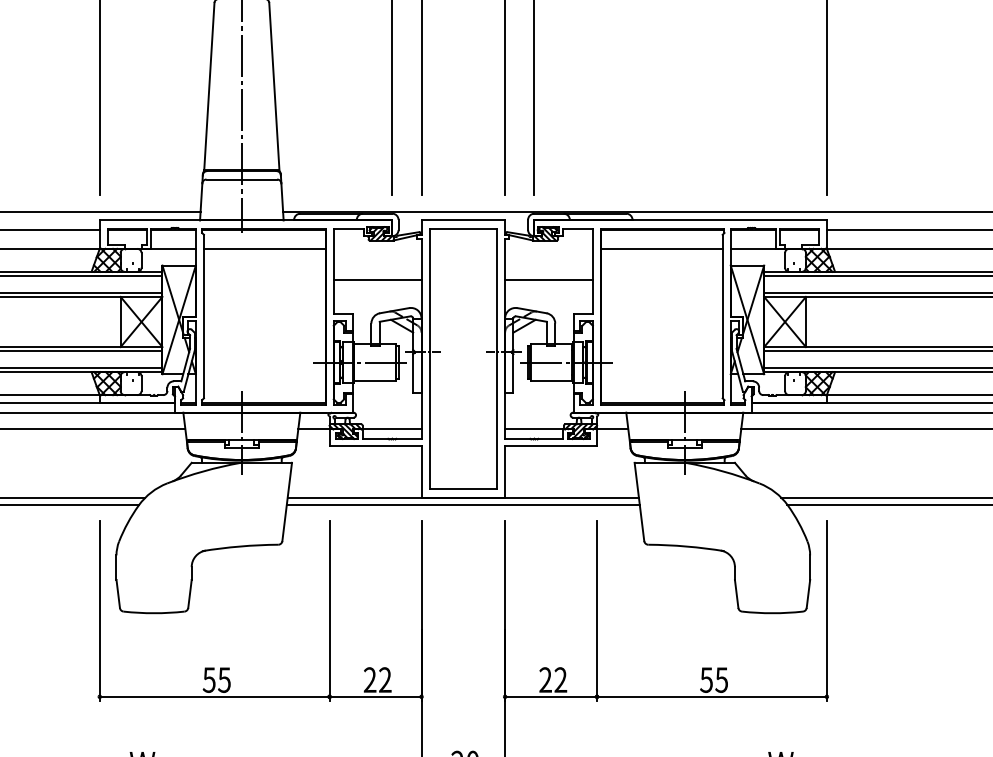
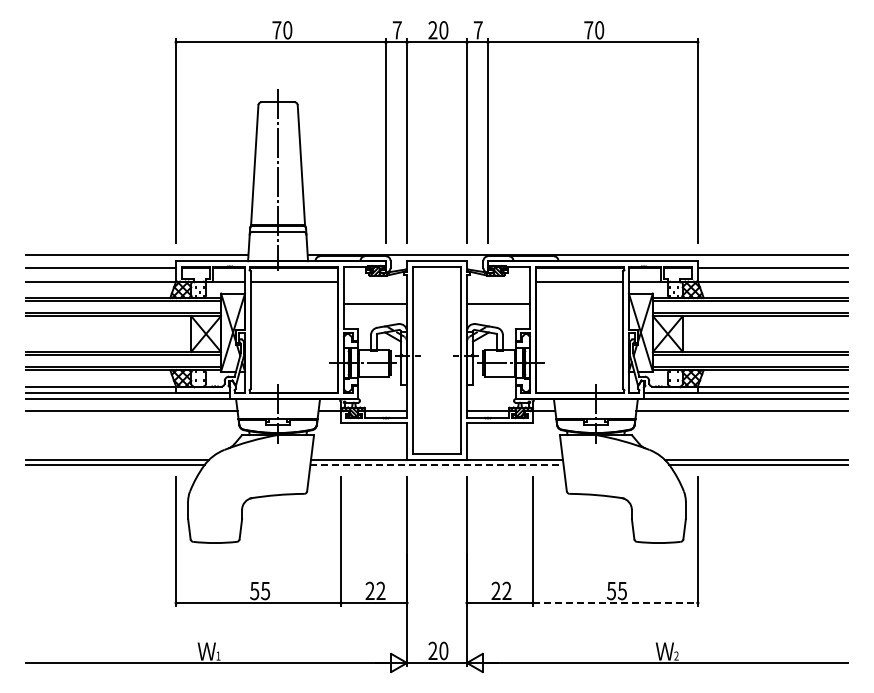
line: (464, 505) -> (437, 465), solid -> dashed
line: (712, 697) -> (615, 603), solid -> dashed

